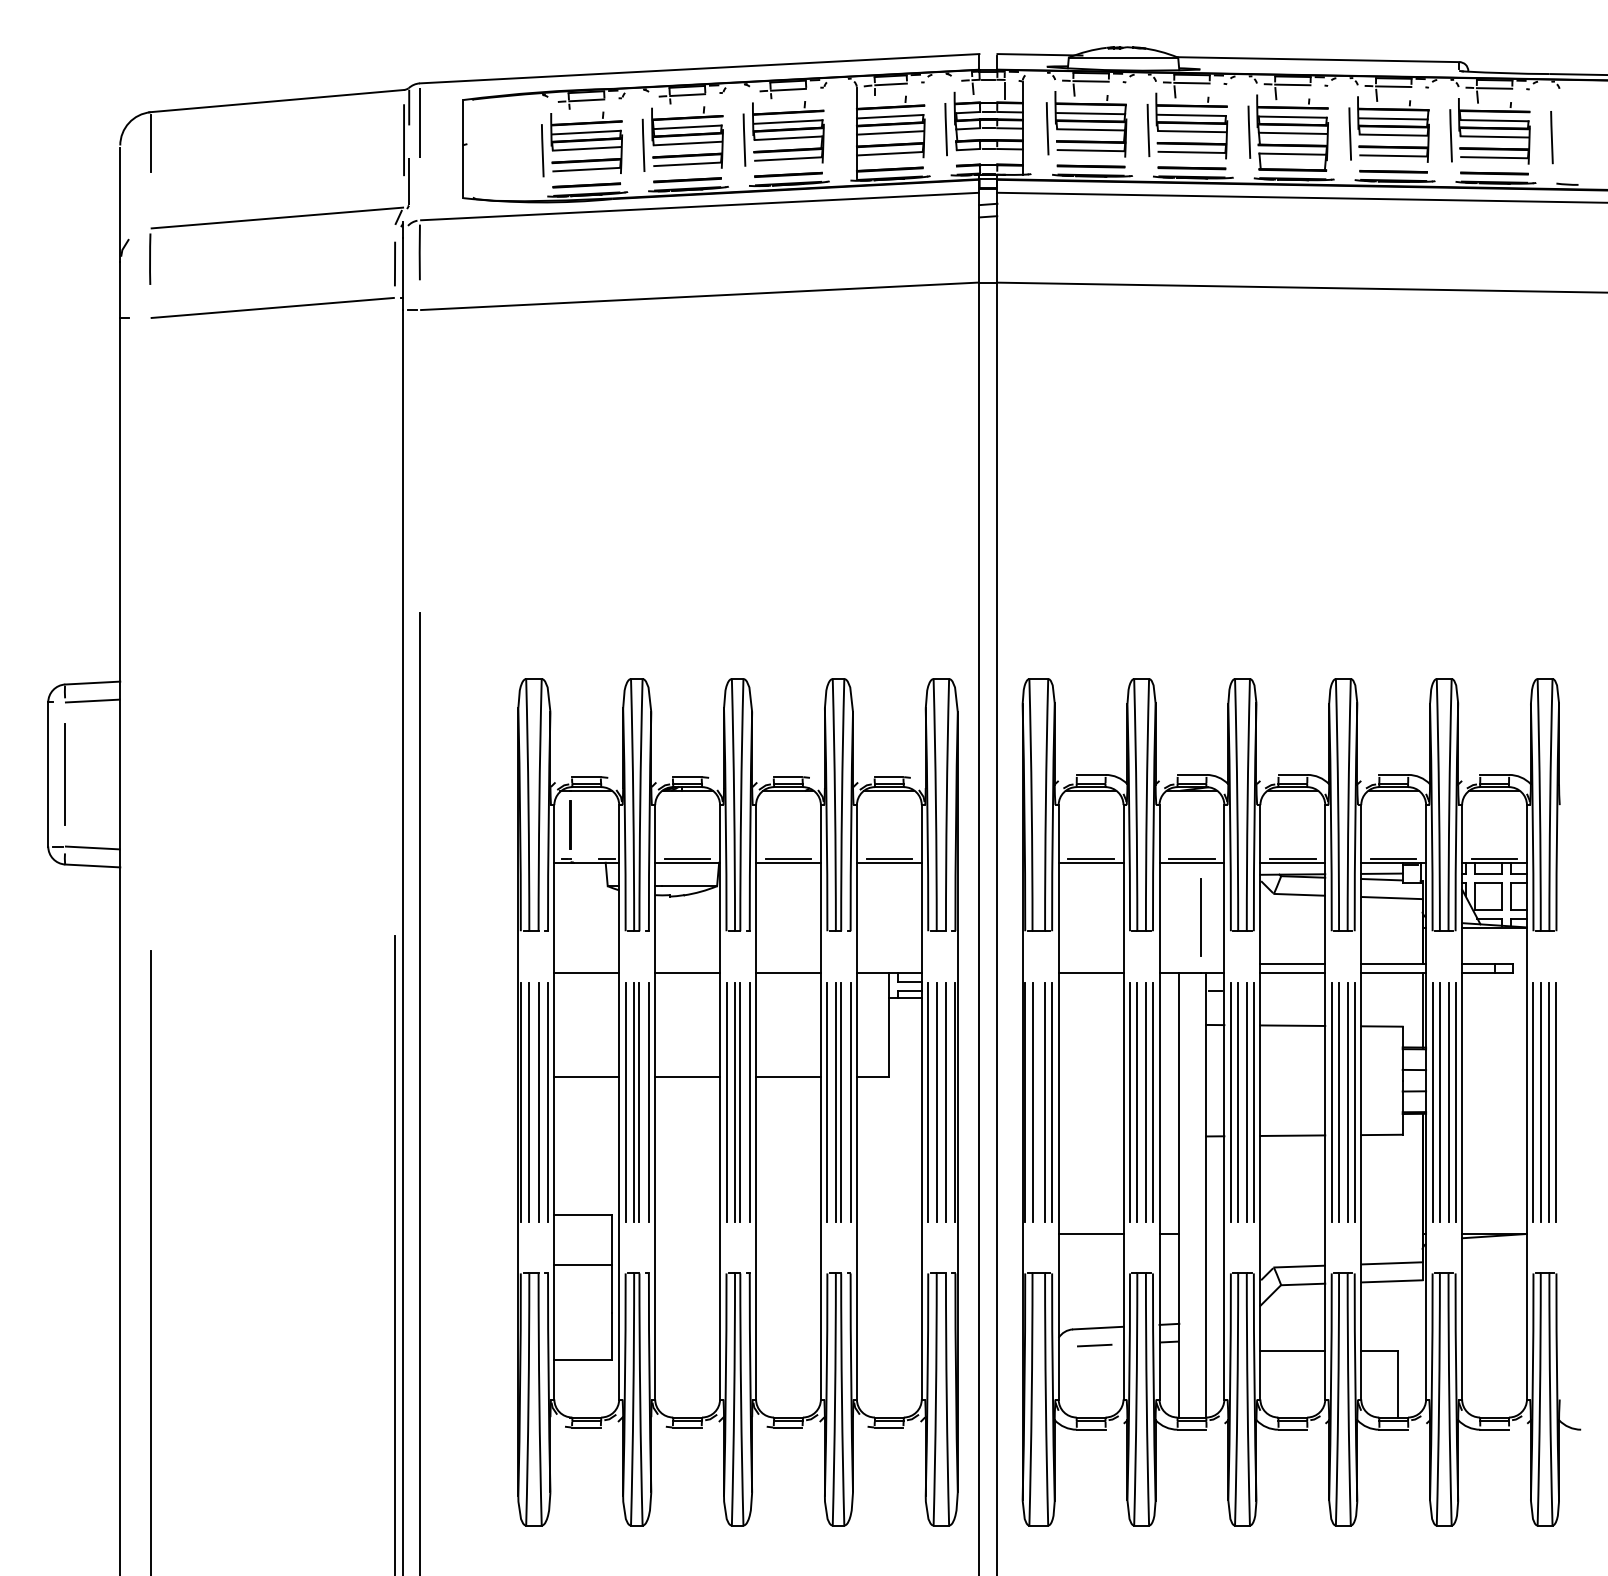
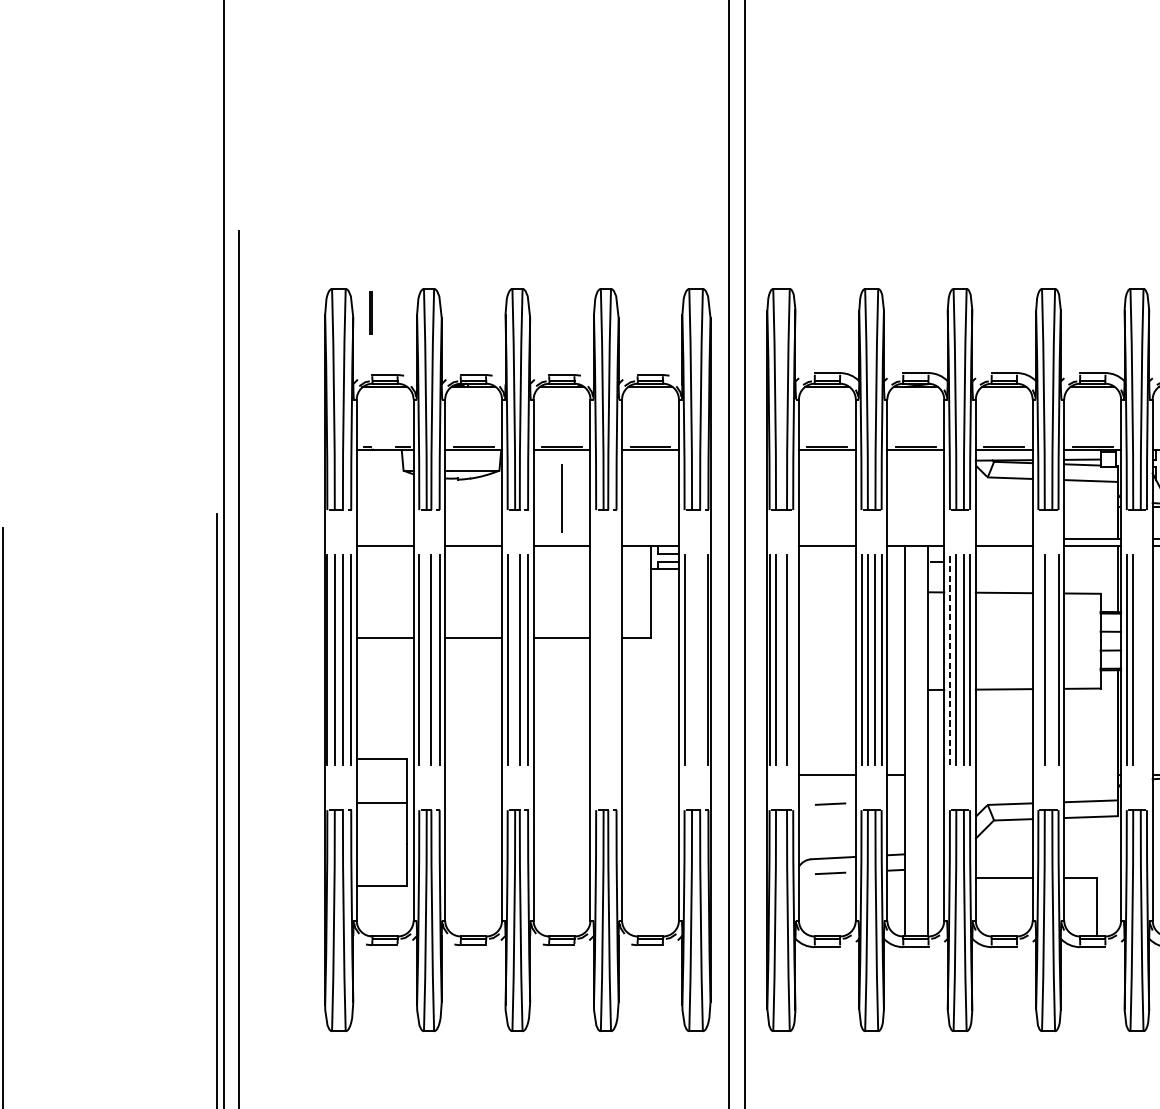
line: (570, 824) -> (370, 313), moved
line: (1200, 917) -> (562, 498), moved
line: (1292, 963) -> (1003, 538), removed
line: (634, 1102) -> (427, 660), removed
line: (735, 1102) -> (515, 660), removed
line: (827, 1102) -> (596, 660), removed
part: (838, 1102) -> (605, 660), removed
line: (850, 1102) -> (616, 660), removed
line: (936, 1102) -> (691, 660), removed
line: (945, 1102) -> (699, 660), removed
line: (1052, 1102) -> (793, 660), removed
line: (1230, 1102) -> (949, 660), solid -> dashed
line: (1331, 1102) -> (1038, 660), removed
line: (1347, 1102) -> (1052, 660), removed
line: (1448, 1102) -> (1140, 660), removed
line: (1455, 1102) -> (1146, 660), removed
line: (1094, 1266) -> (830, 804), added

